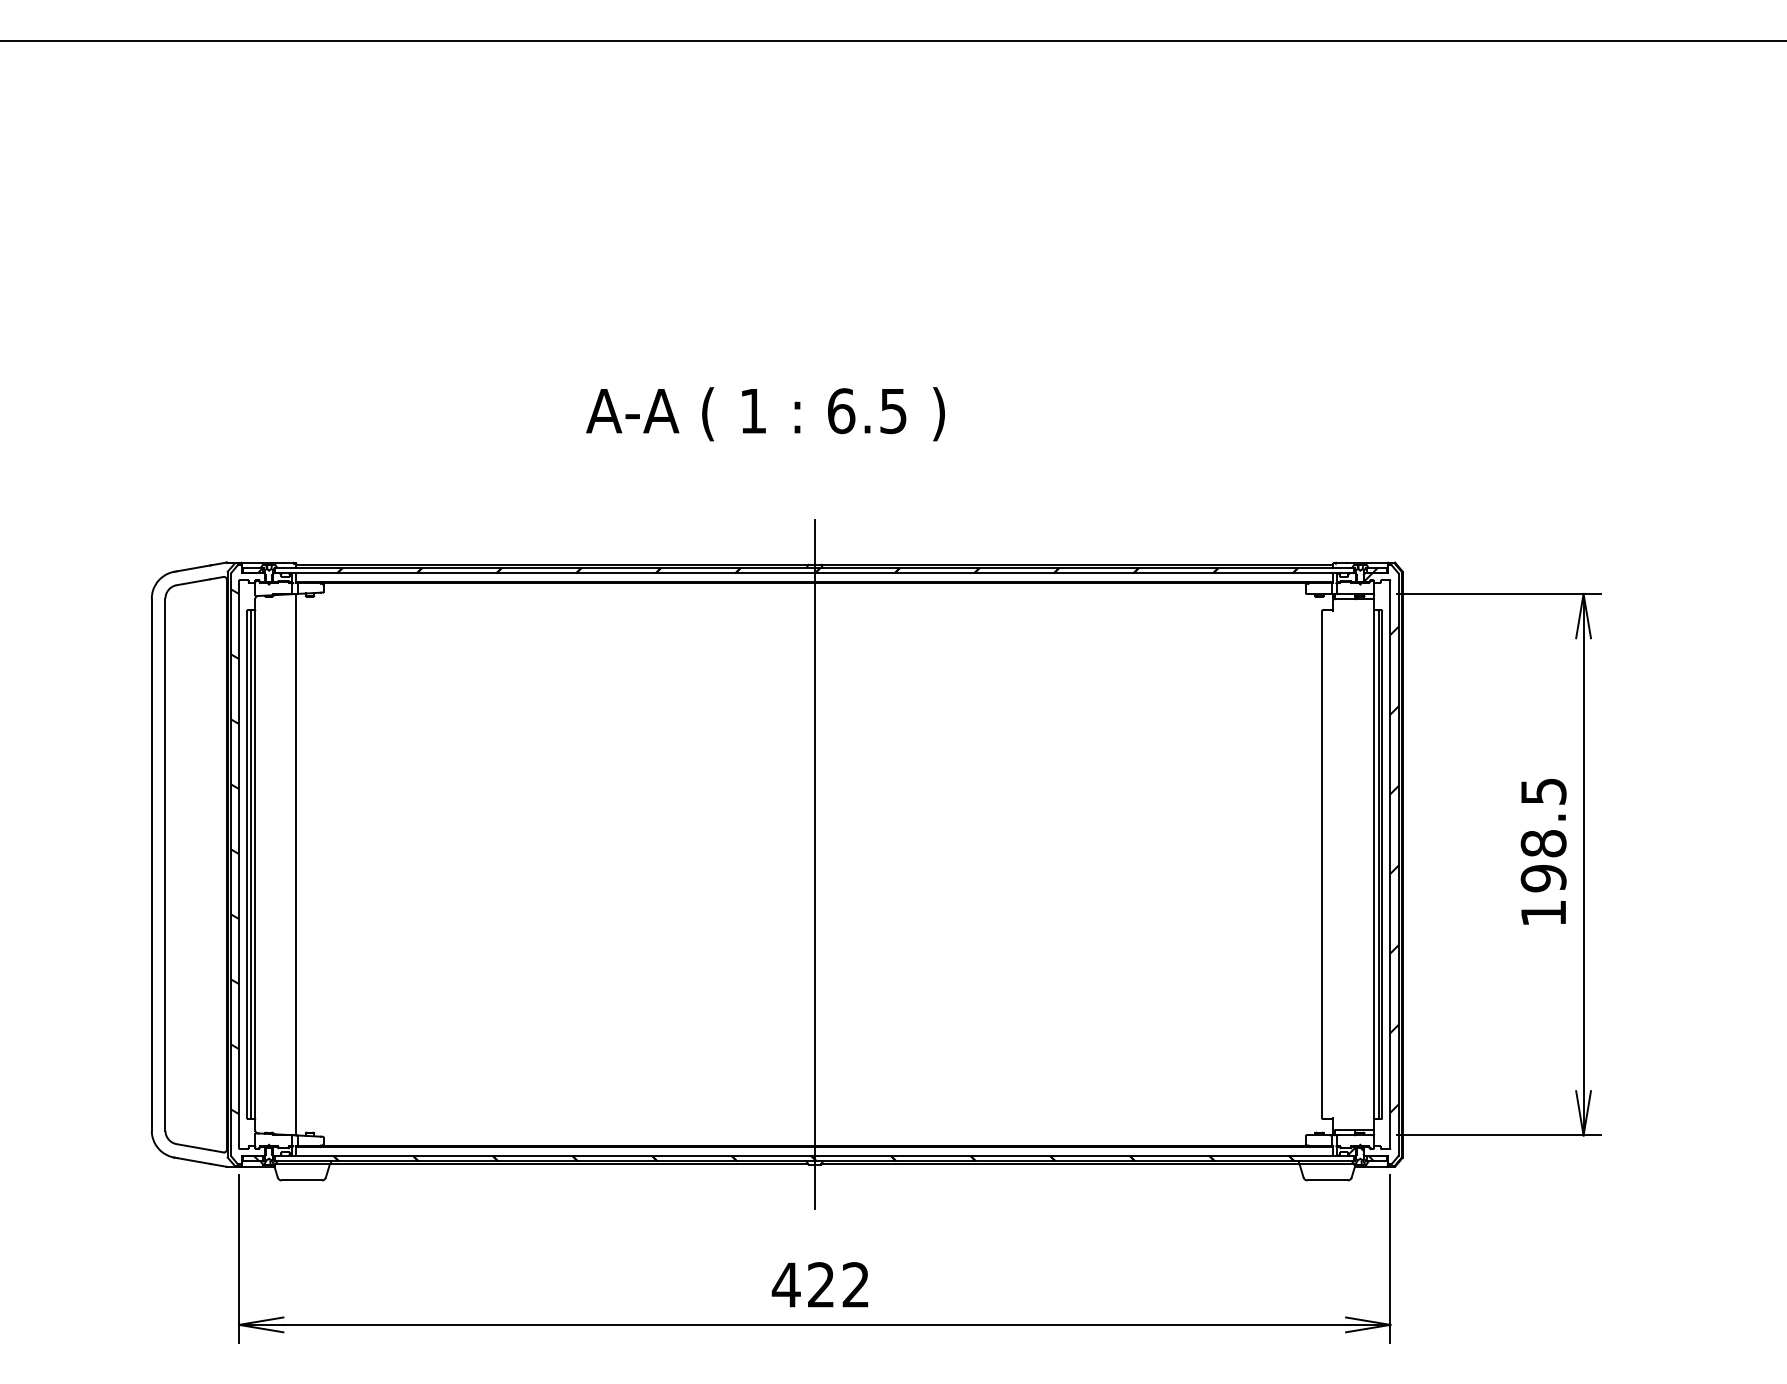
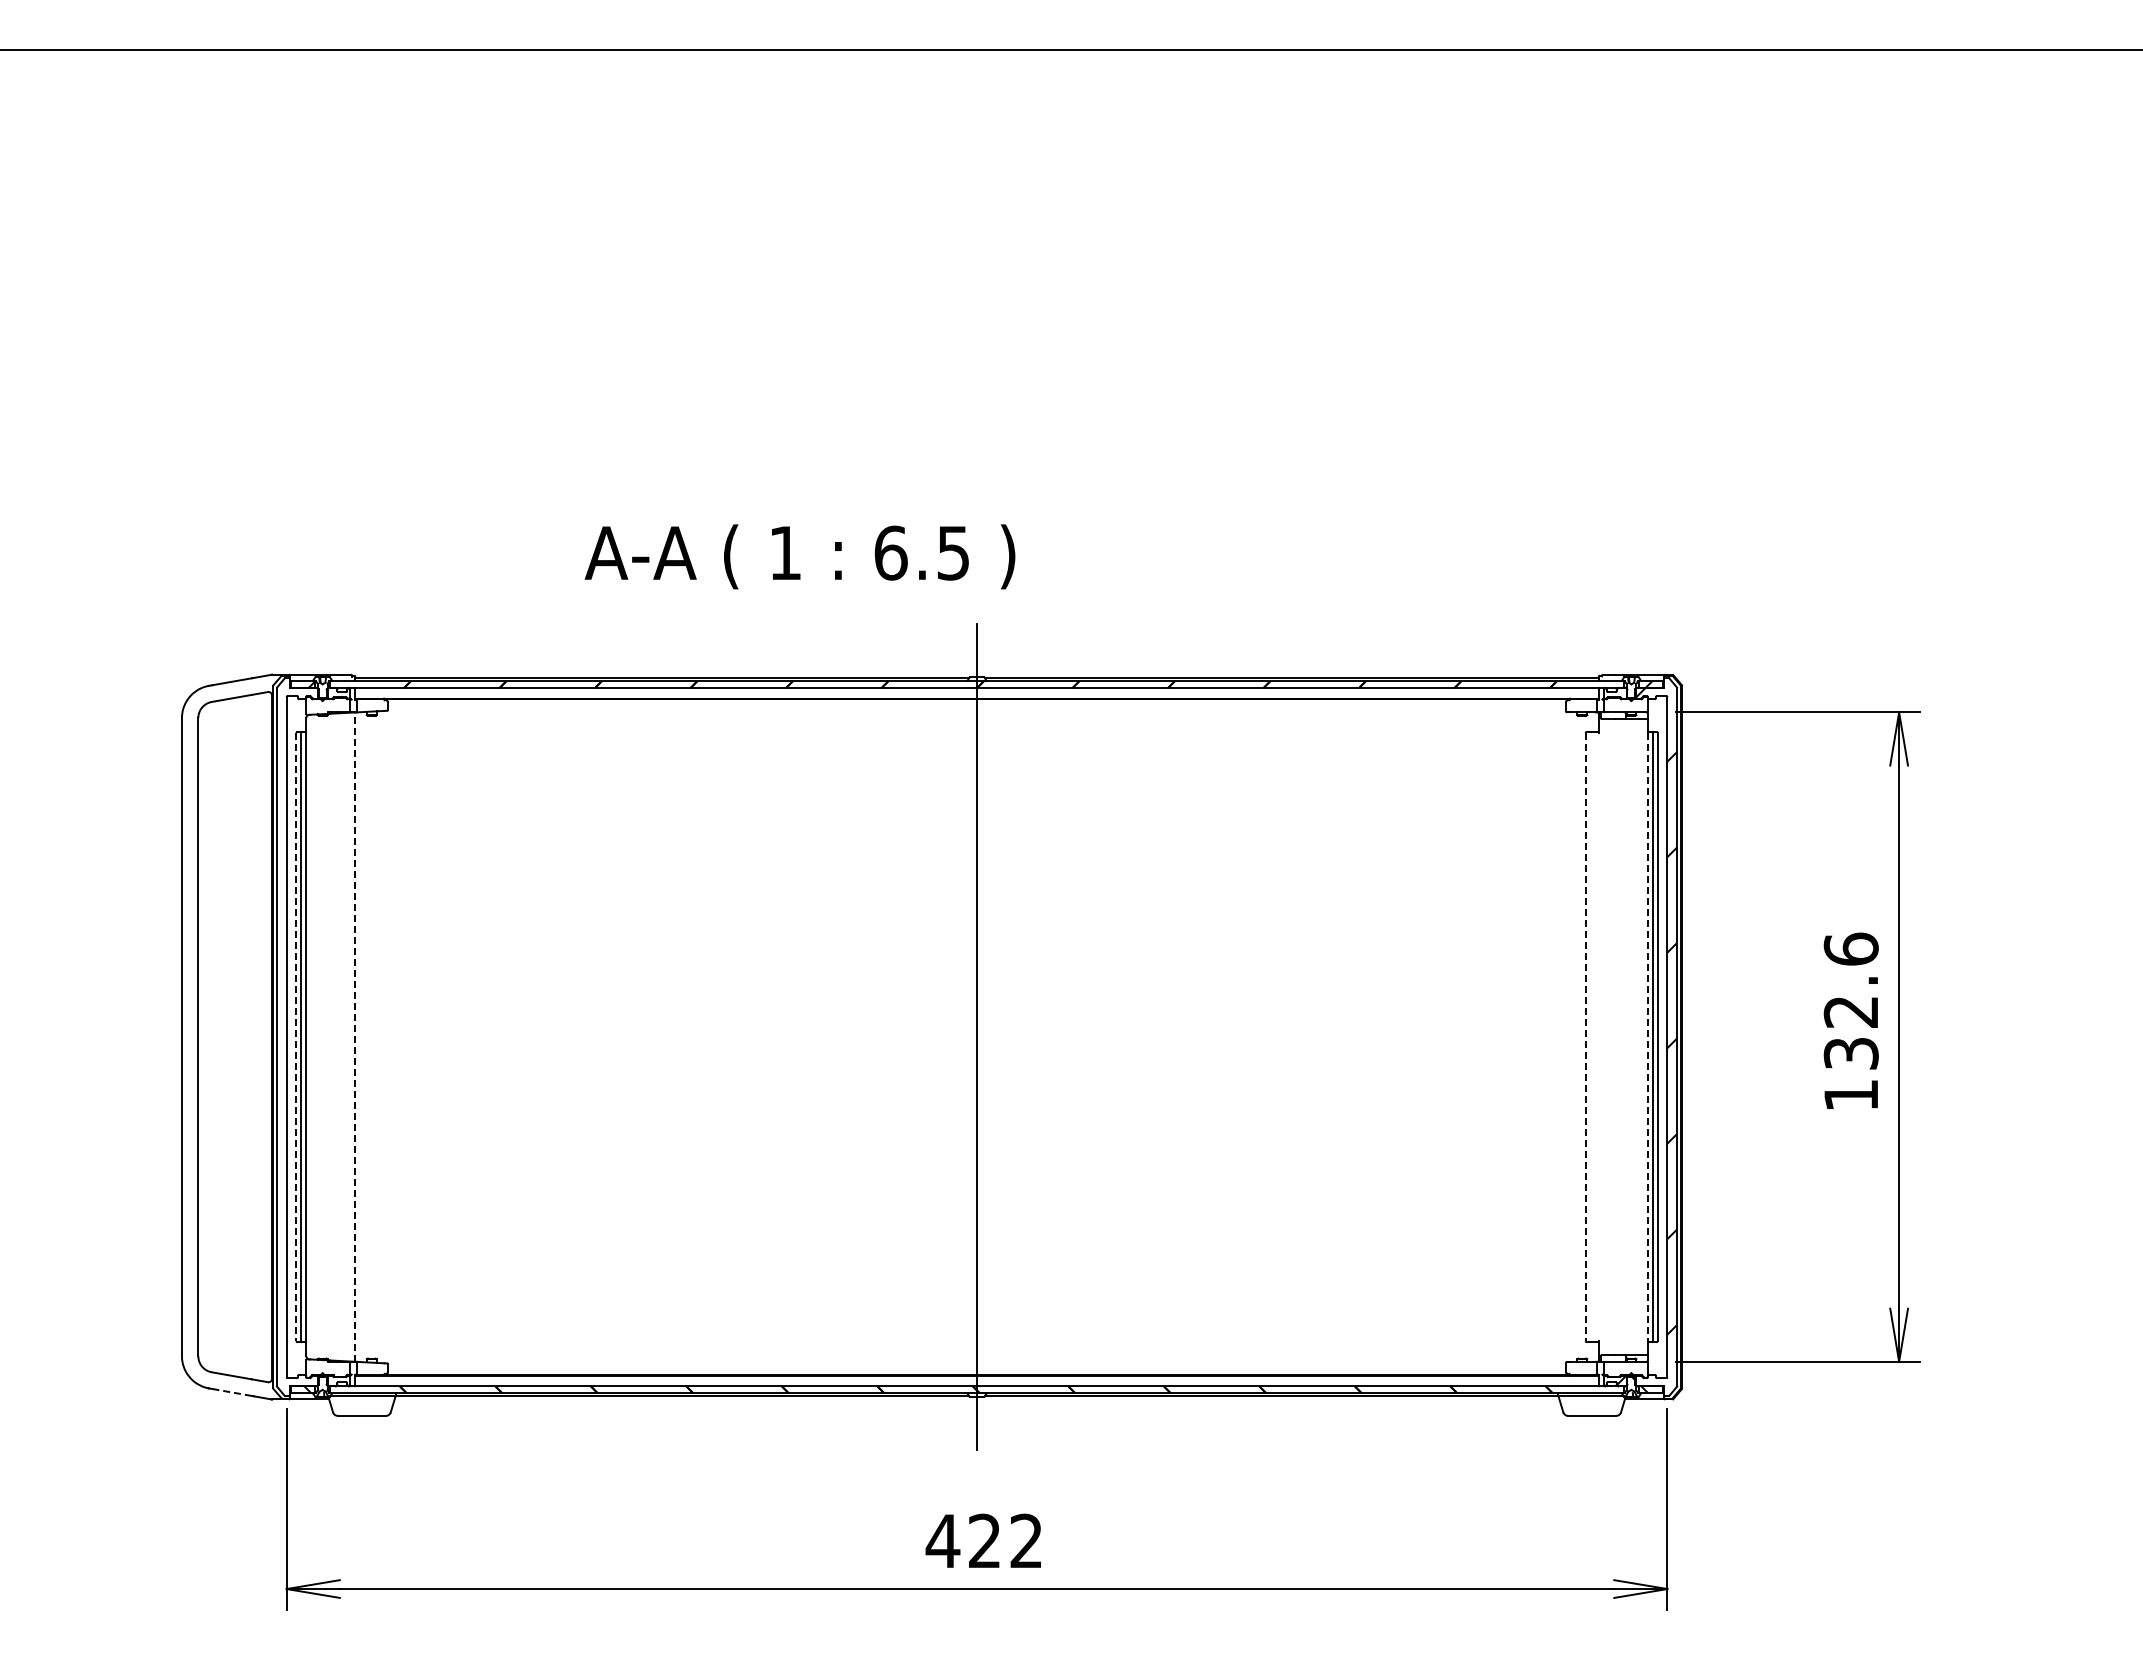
text: (765, 413) -> (799, 556), moved
text: (1543, 834) -> (1850, 1001), 198.5 -> 132.6
hatch: (234, 851) -> (281, 1021), removed
line: (247, 865) -> (296, 1037), solid -> dashed
line: (296, 865) -> (355, 1037), solid -> dashed
line: (1322, 865) -> (1585, 1037), solid -> dashed
line: (1373, 865) -> (1647, 1037), solid -> dashed
line: (193, 1161) -> (232, 1392), solid -> dashed

